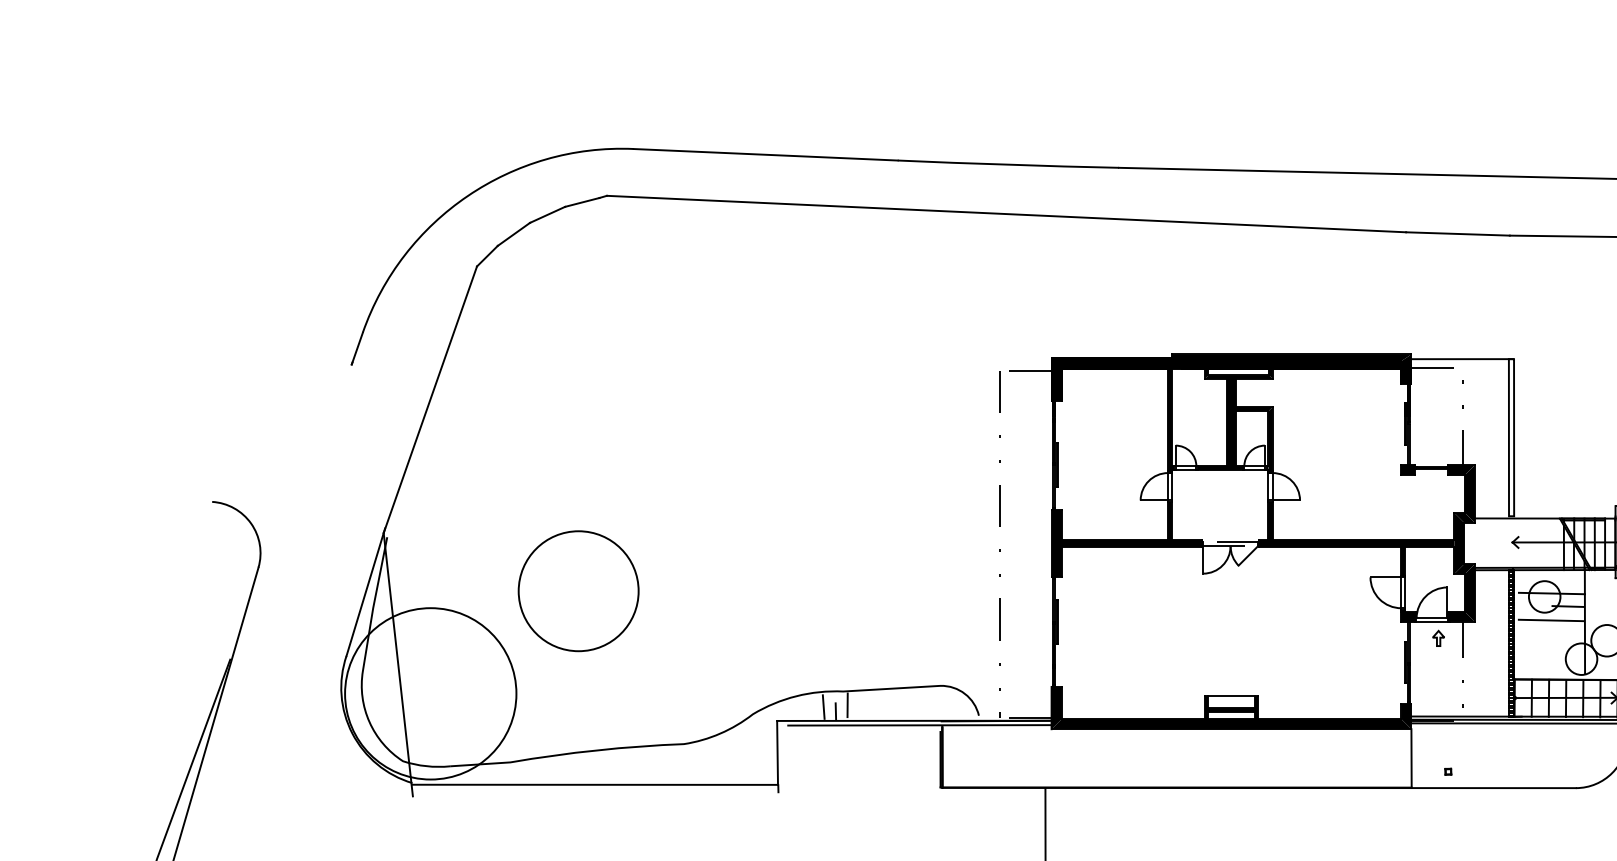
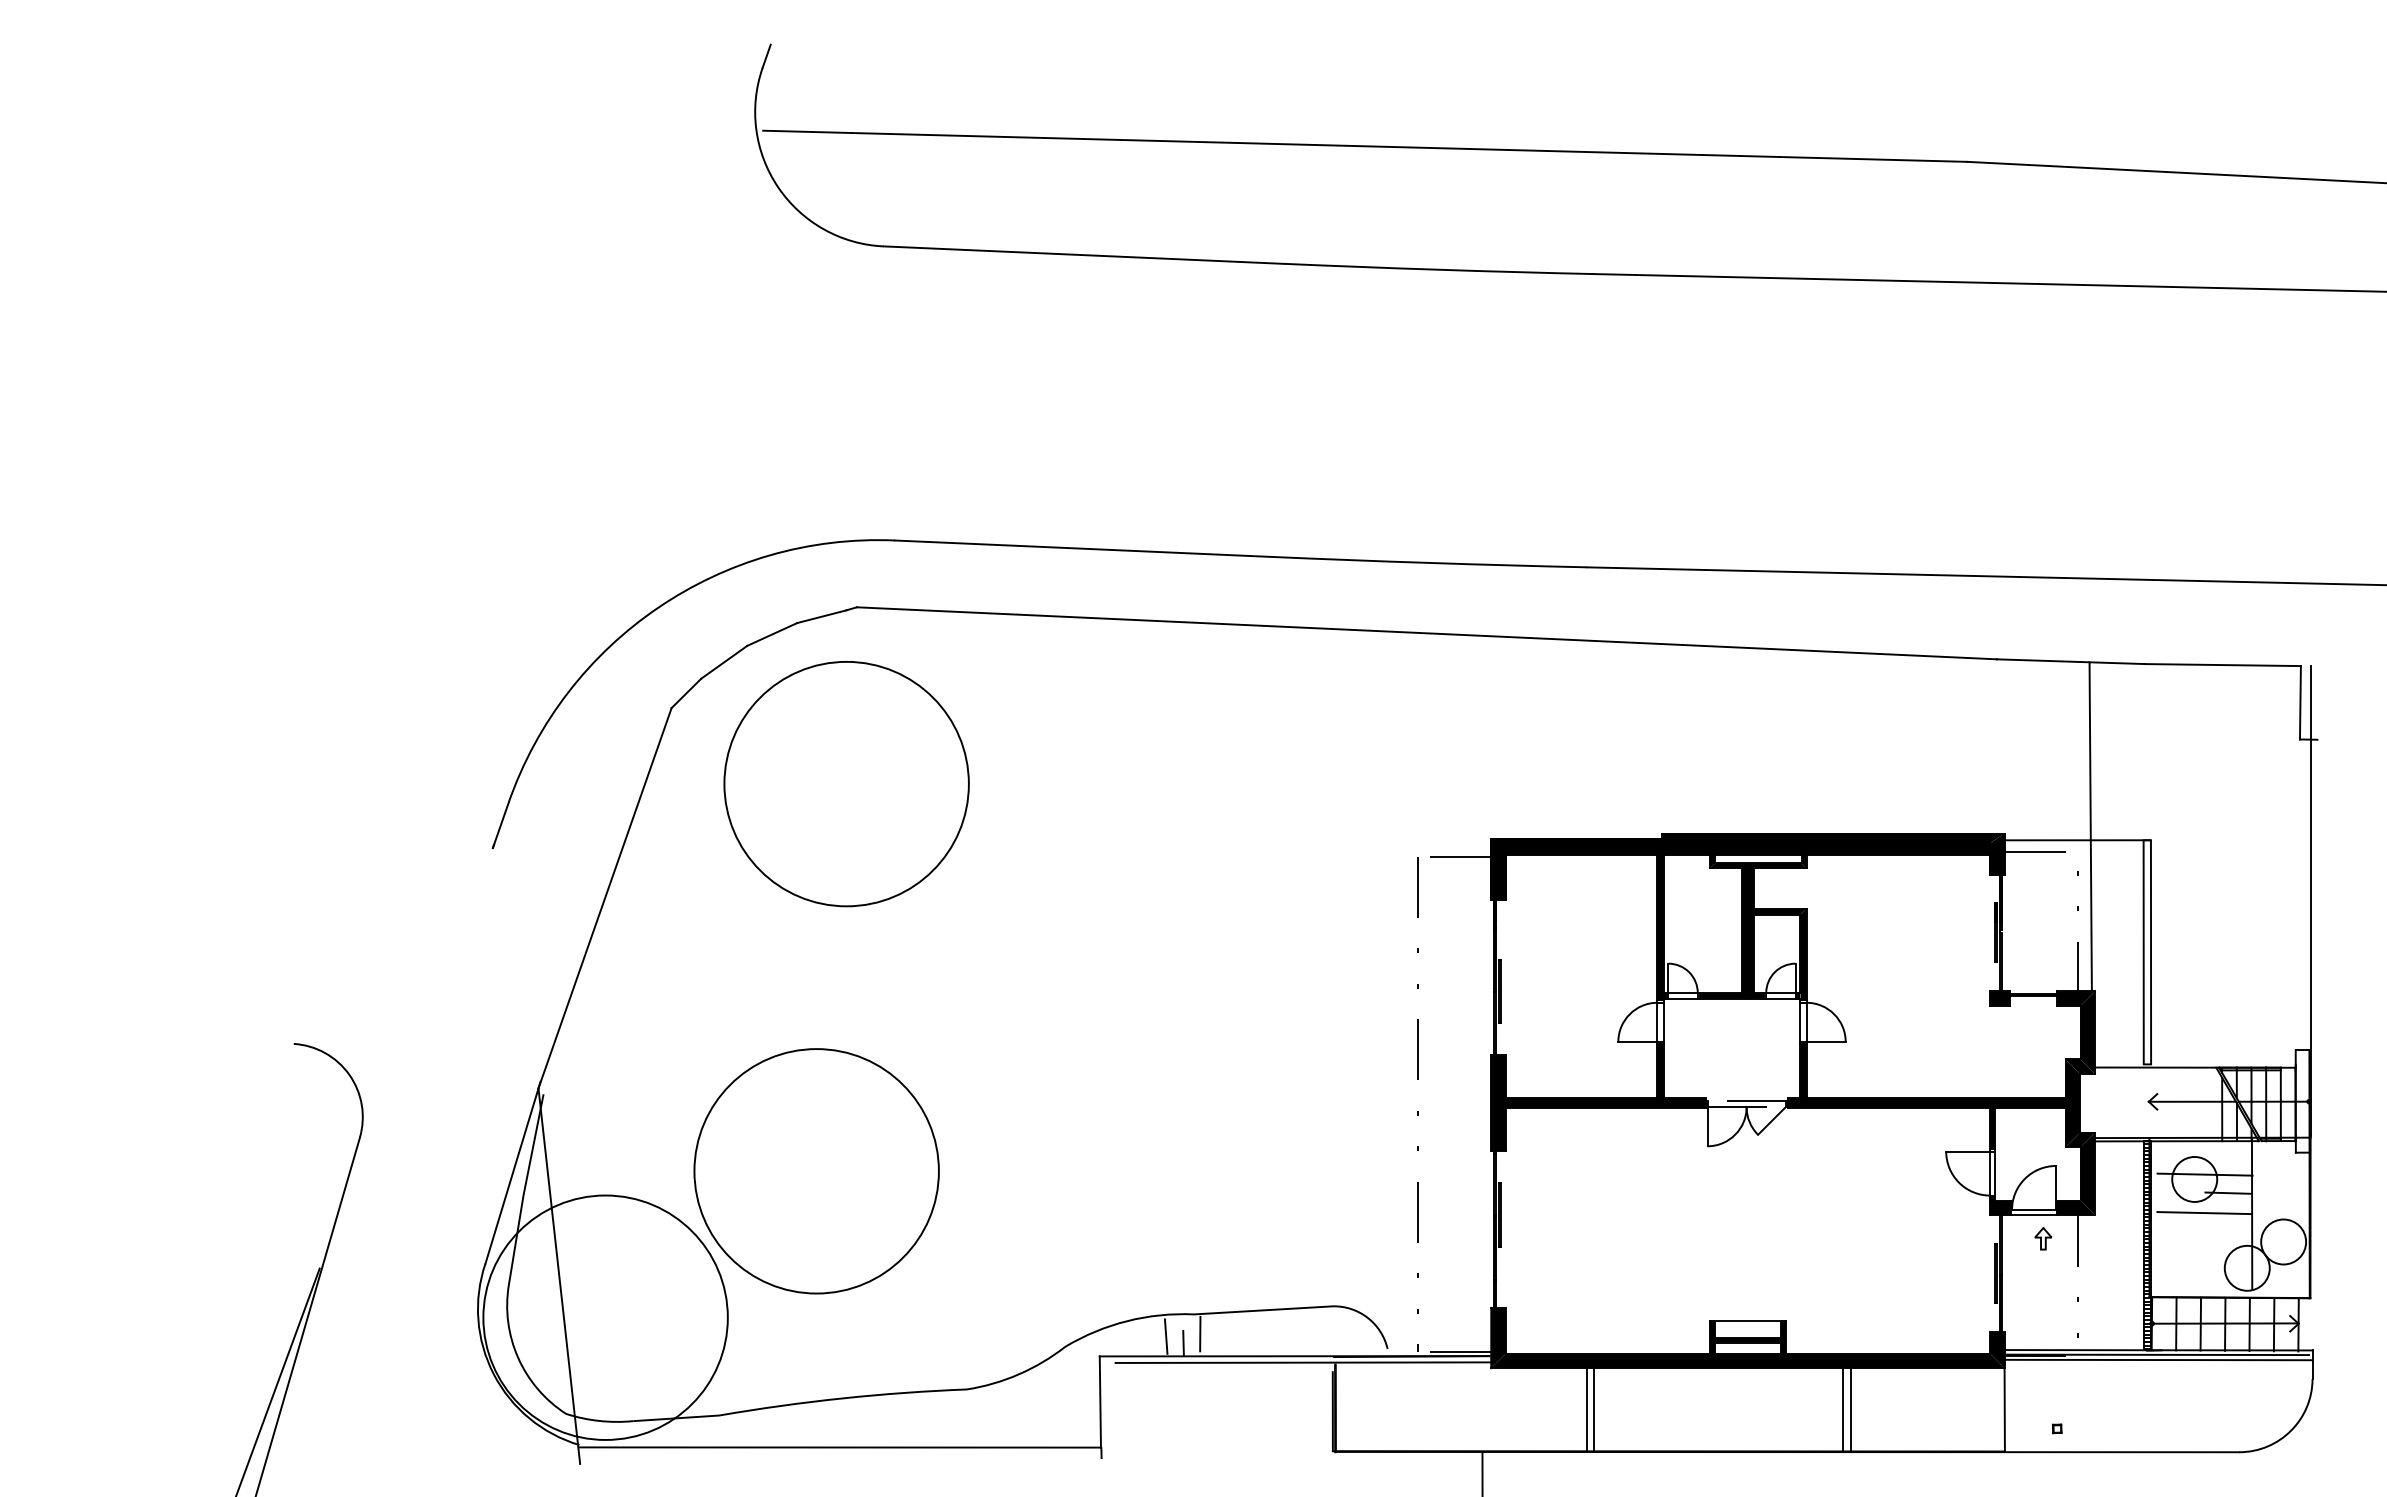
circle: (599, 320) -> (846, 784), added
line: (1471, 349) -> (2090, 826), added
circle: (578, 591) -> (816, 1171), size x1.43
line: (1118, 758) -> (1586, 1409), added
line: (1123, 758) -> (1593, 1409), added
line: (1298, 758) -> (1843, 1409), added
line: (1303, 758) -> (1850, 1409), added

